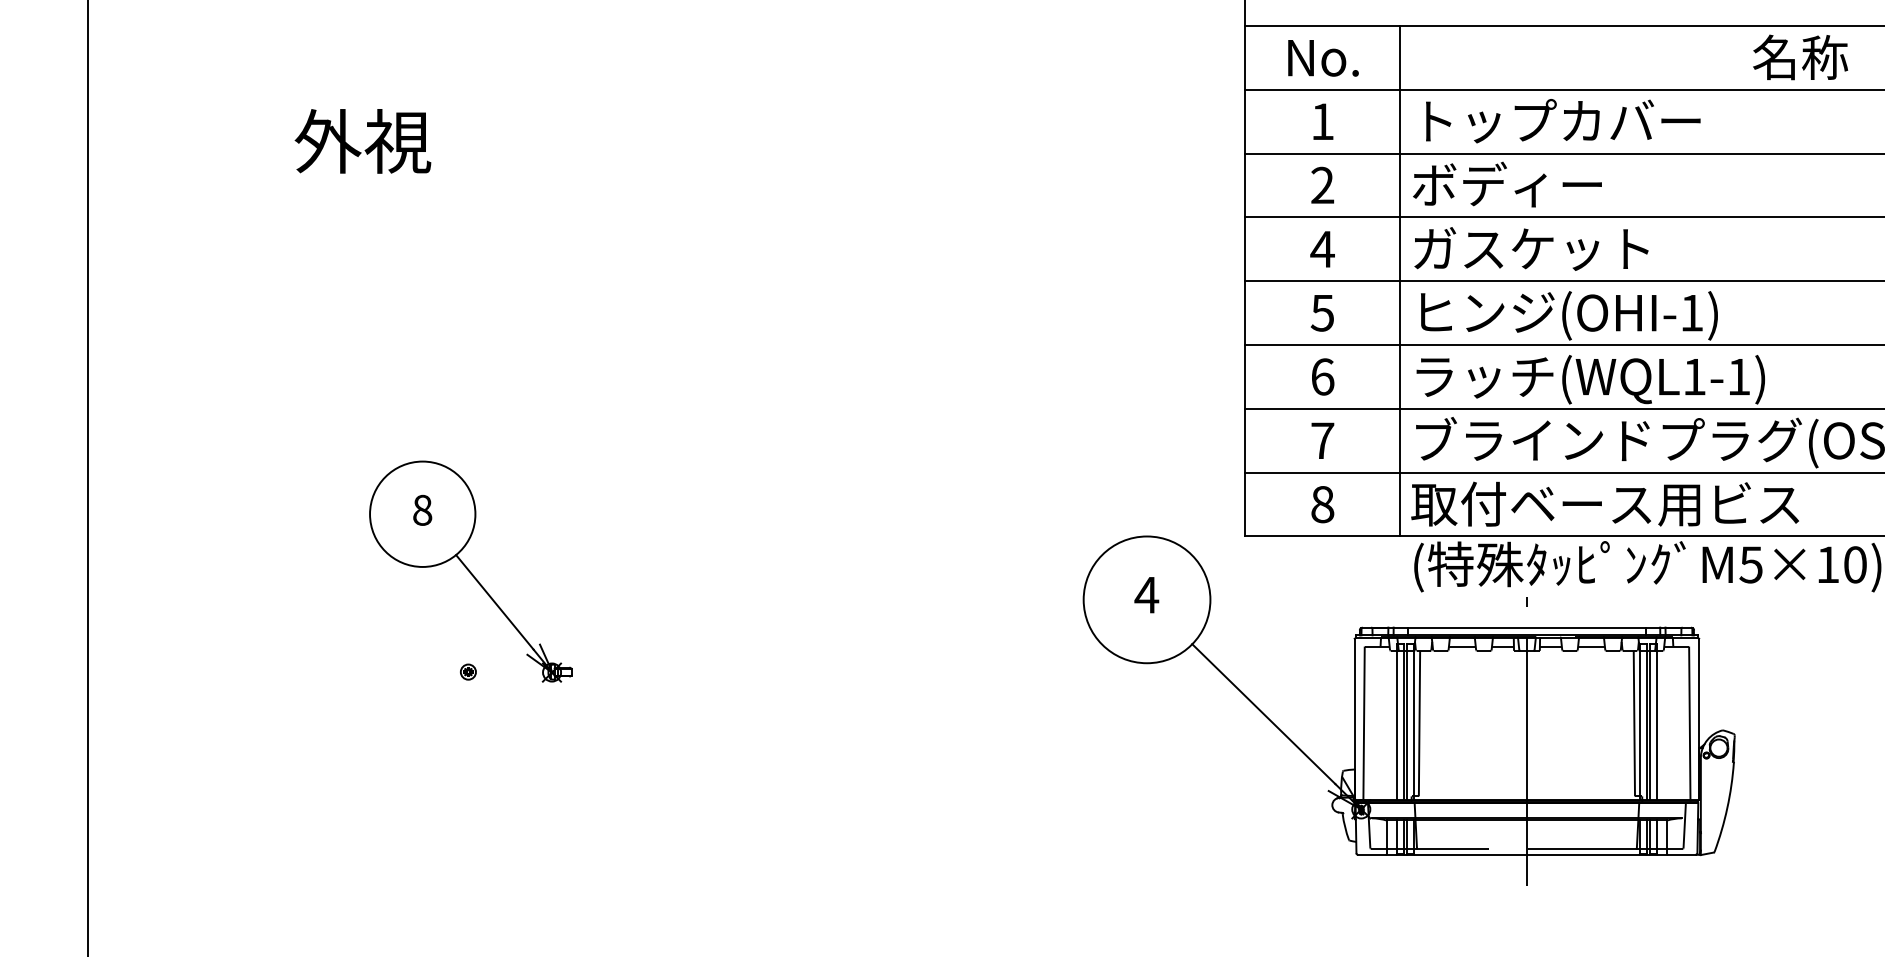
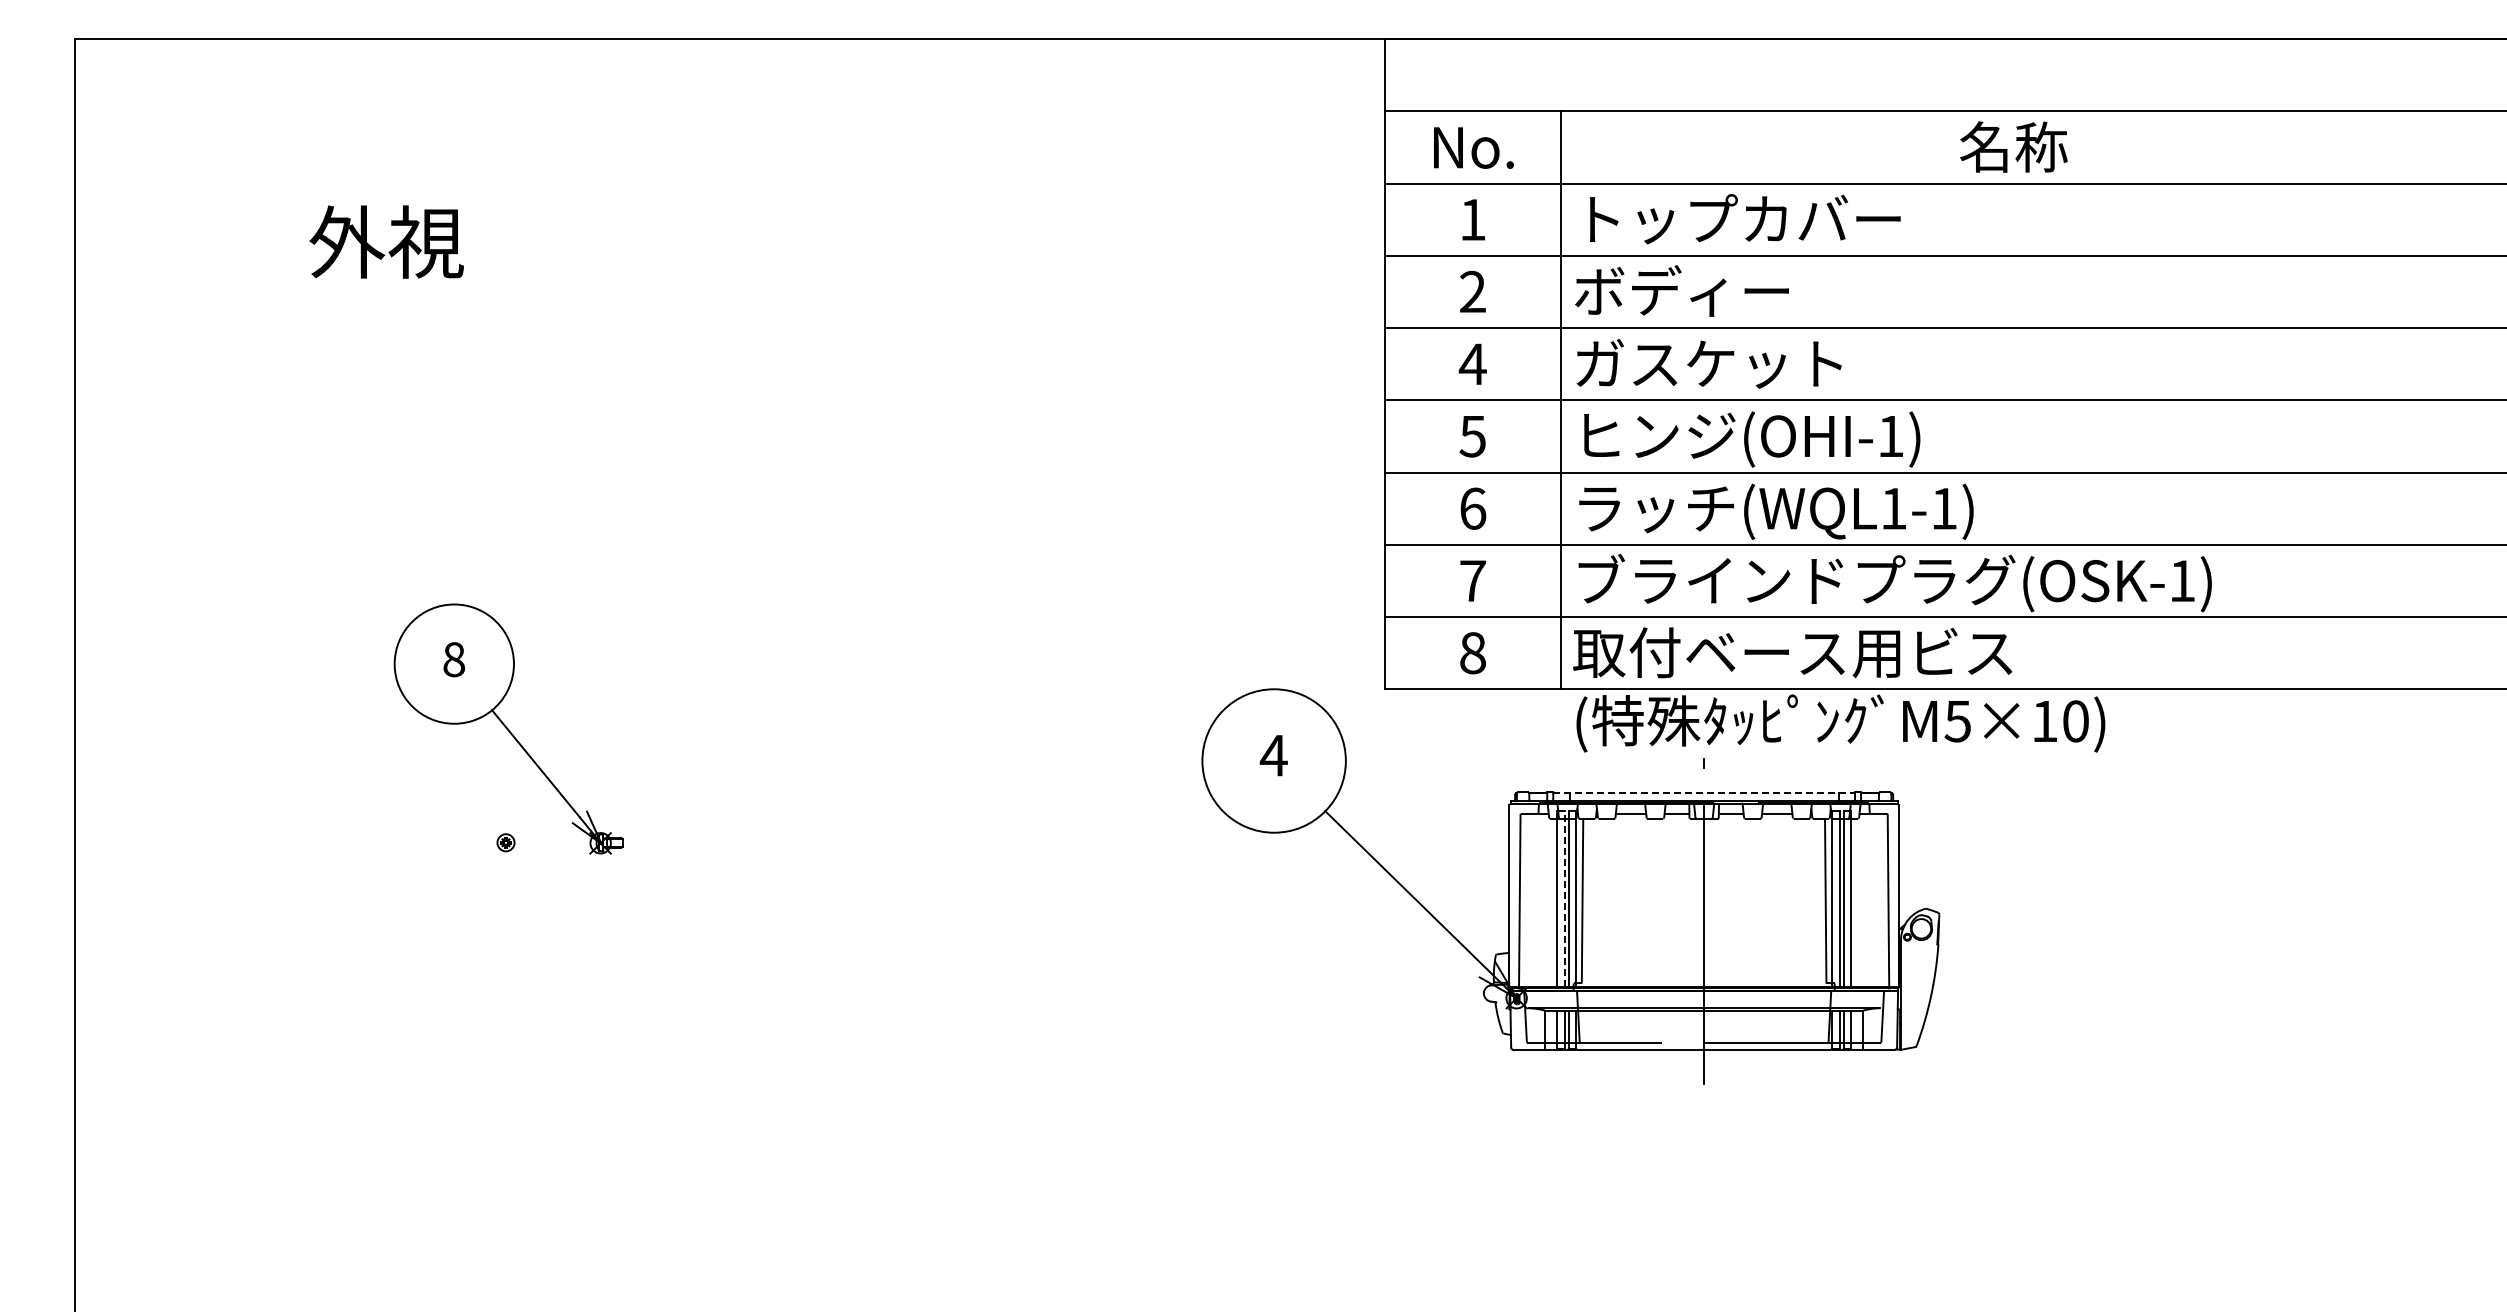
line: (1527, 628) -> (1704, 793), solid -> dashed
line: (1403, 721) -> (1564, 898), solid -> dashed

